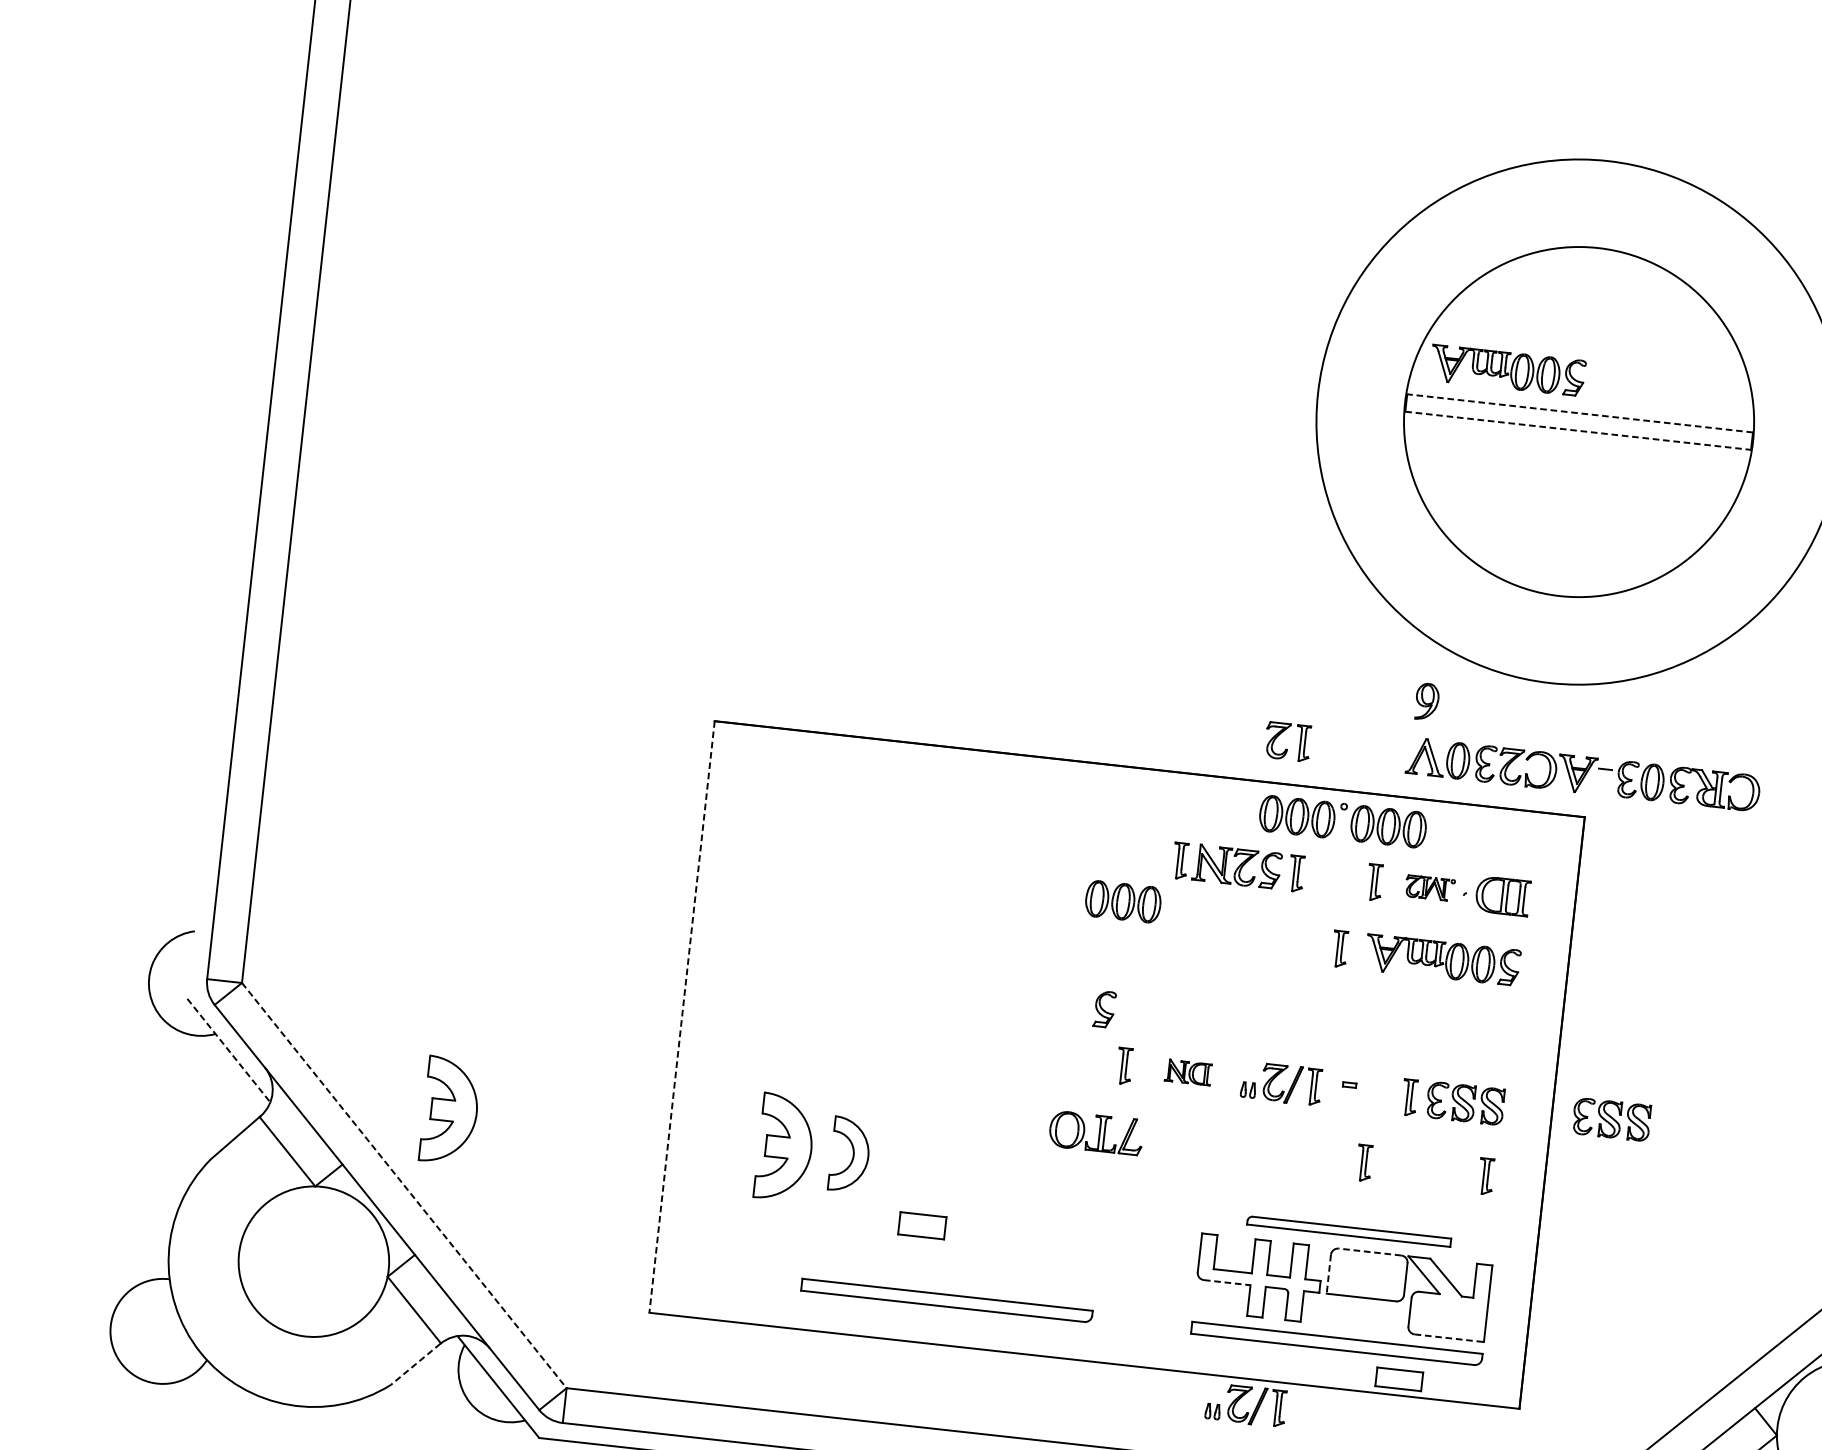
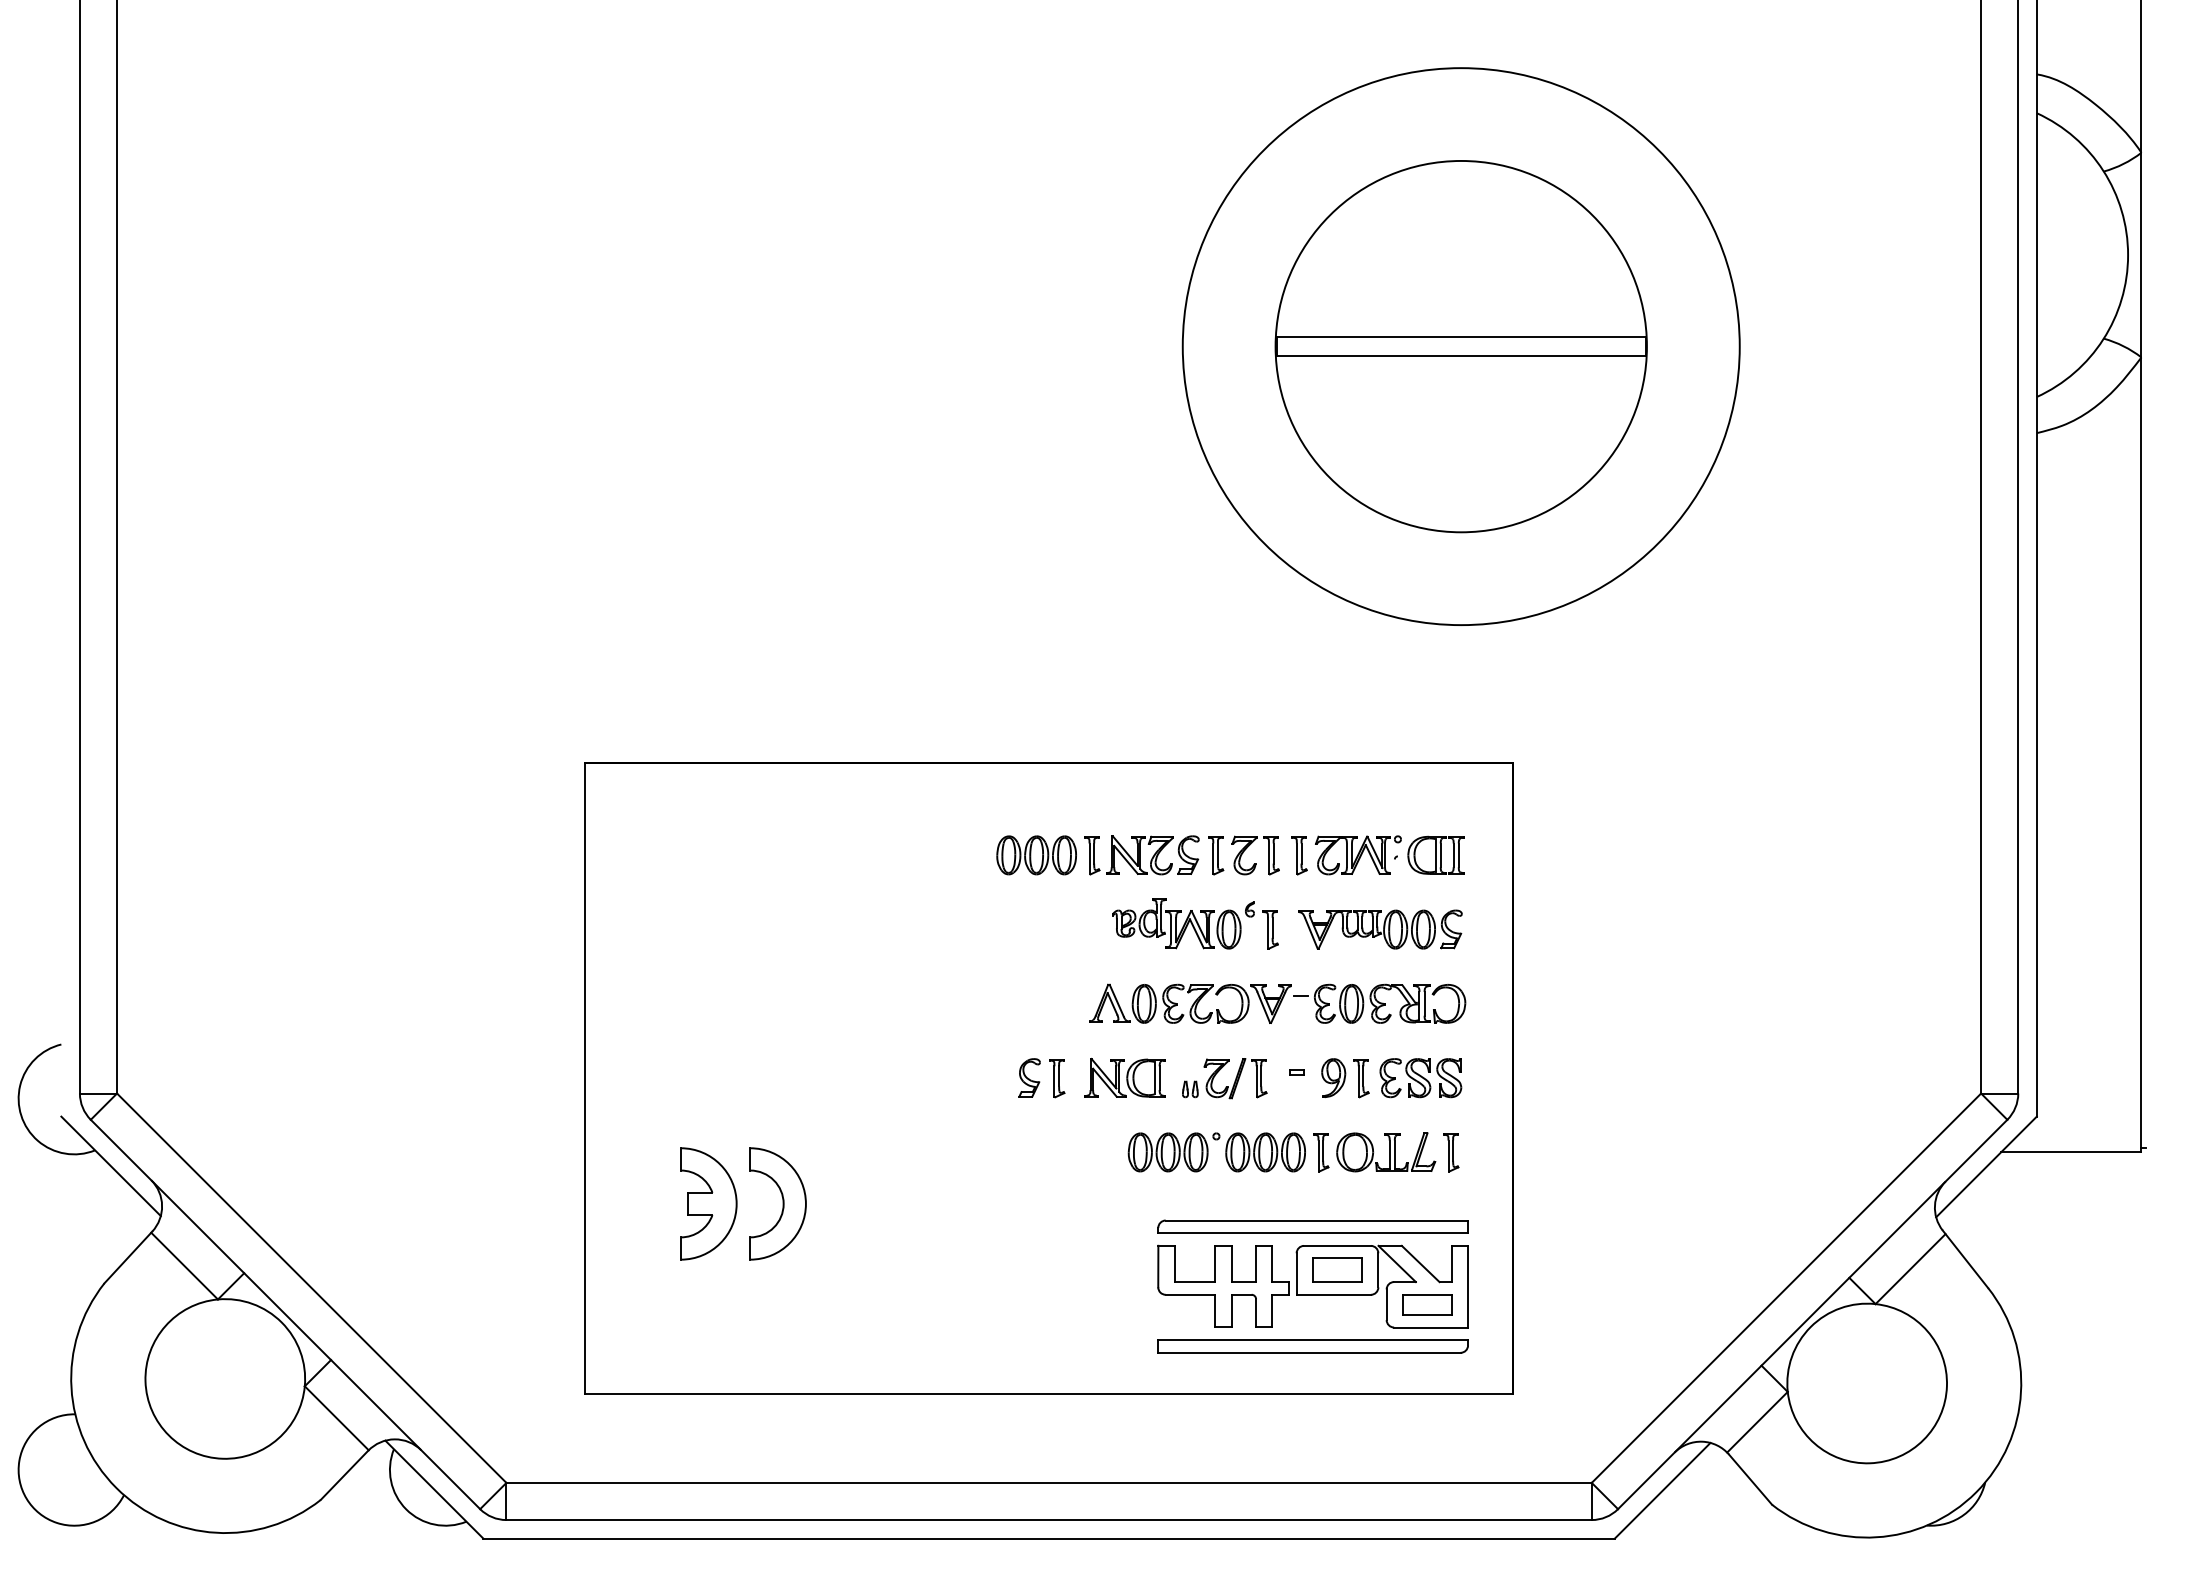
part: (1508, 370) -> (1380, 300), removed
line: (1579, 413) -> (1460, 337), dashed -> solid
line: (1578, 430) -> (1461, 355), dashed -> solid
part: (1427, 701) -> (1333, 1077), moved
part: (1287, 749) -> (1255, 863), moved
part: (1583, 774) -> (1277, 1003), moved
part: (1335, 820) -> (1208, 1152), moved
part: (1430, 888) -> (1358, 855), size x1.67
part: (1123, 901) -> (1036, 855), moved
part: (1259, 933) -> (1183, 923), added
part: (1104, 1008) -> (1029, 1077), moved
line: (681, 1017) -> (584, 1078), dashed -> solid
line: (229, 1050) -> (111, 1166), dashed -> solid
part: (1187, 1072) -> (1124, 1077), size x1.67
part: (450, 1110) -> (351, 1203), removed
part: (1611, 1119) -> (1576, 1078), removed
part: (1096, 1133) -> (1386, 1152), moved
part: (849, 1154) -> (777, 1203), size x1.43
line: (404, 1185) -> (312, 1288), dashed -> solid
part: (922, 1225) -> (1337, 1269), moved
part: (1348, 1231) -> (1312, 1226), size x1.43
line: (1370, 1251) -> (1337, 1245), dashed -> solid
line: (1328, 1274) -> (1296, 1274), dashed -> solid
line: (1227, 1282) -> (1190, 1294), dashed -> solid
part: (946, 1300) -> (896, 1346), removed
line: (1449, 1338) -> (1431, 1327), dashed -> solid
line: (415, 1364) -> (344, 1475), dashed -> solid
part: (1399, 1379) -> (1427, 1304), moved
part: (1247, 1412) -> (1226, 1429), removed

